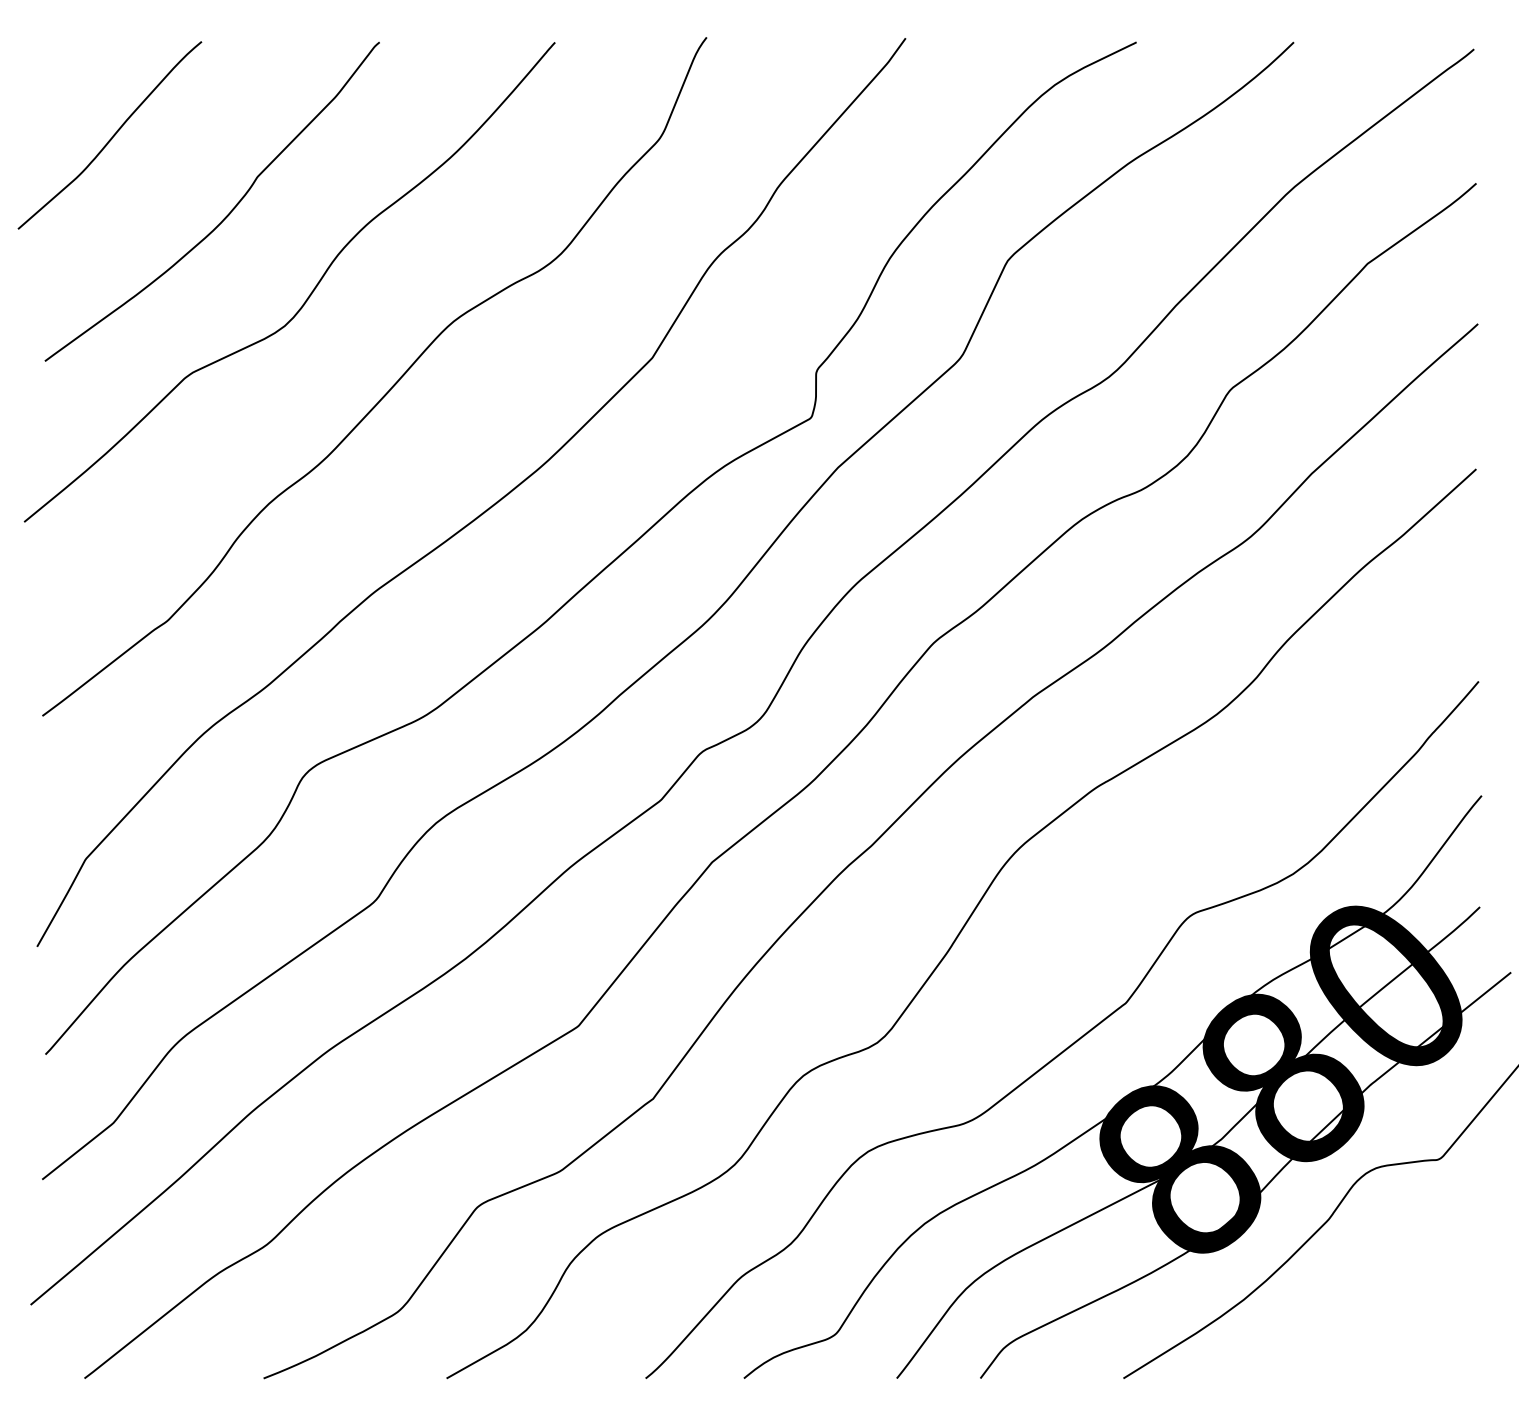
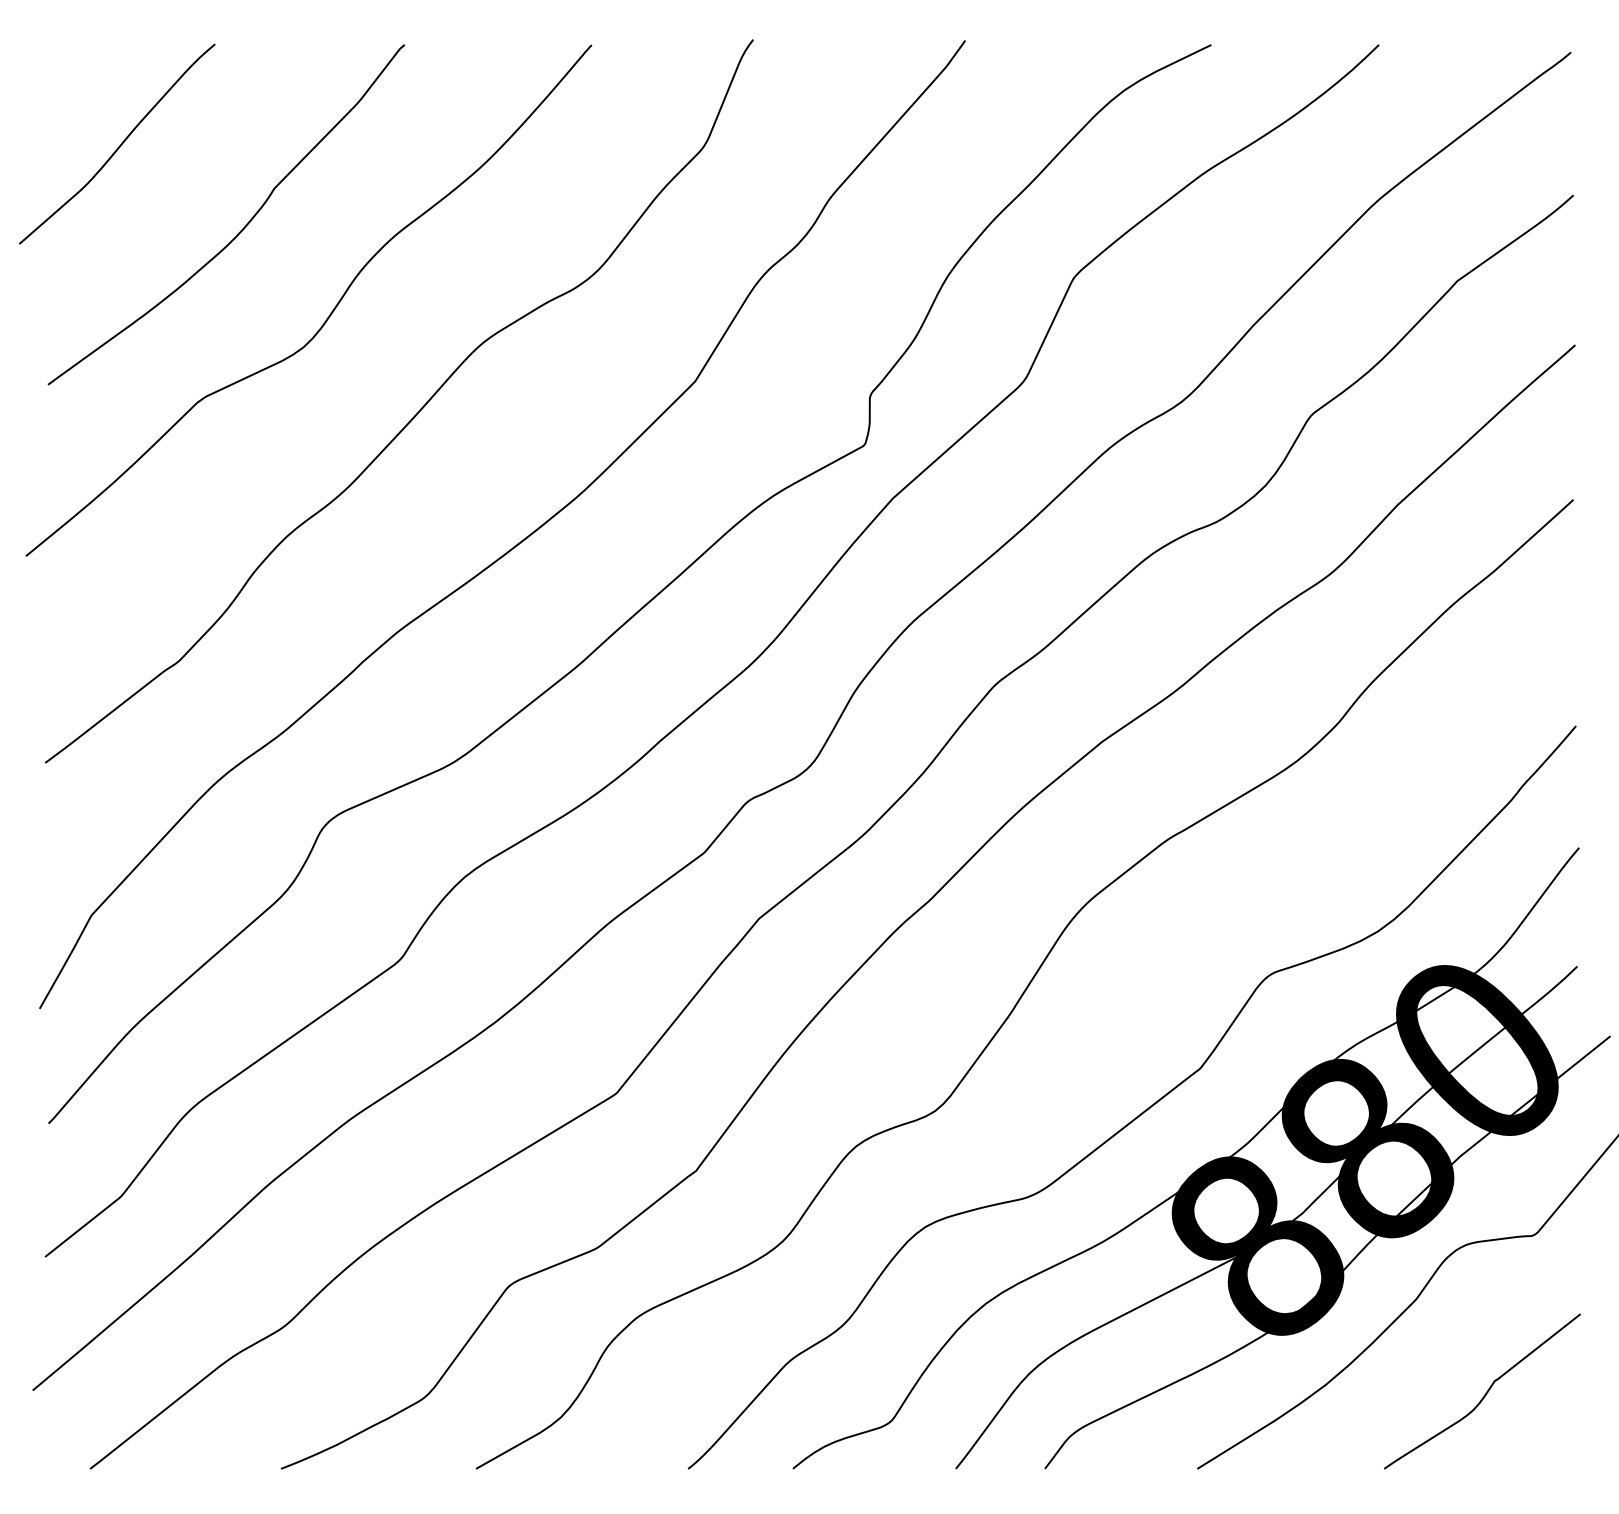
curve: (1393, 1307) -> (1485, 1393), added

